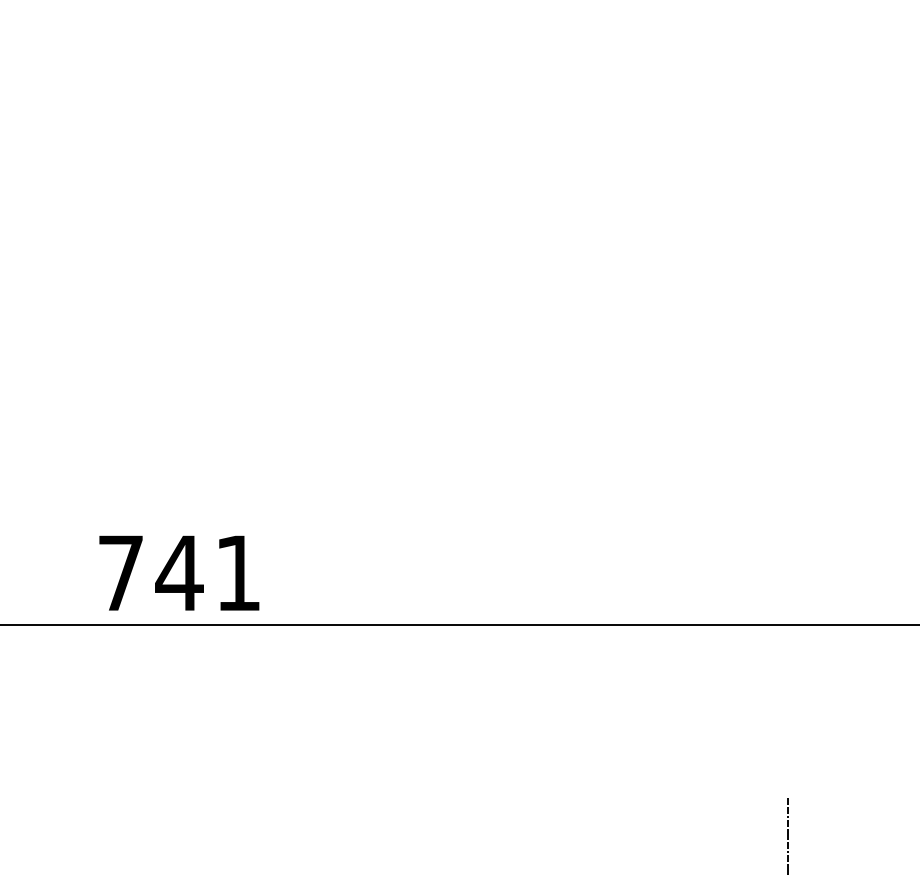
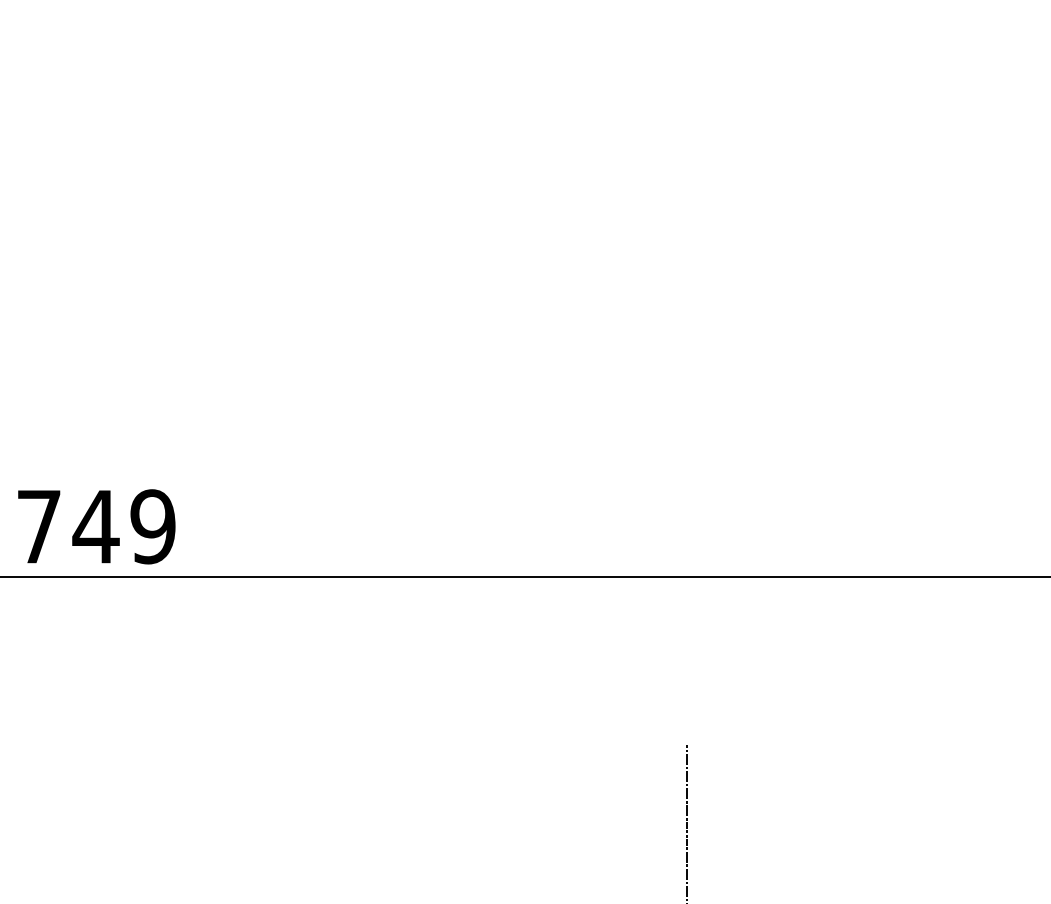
text: (237, 572) -> (152, 526), 741 -> 749

